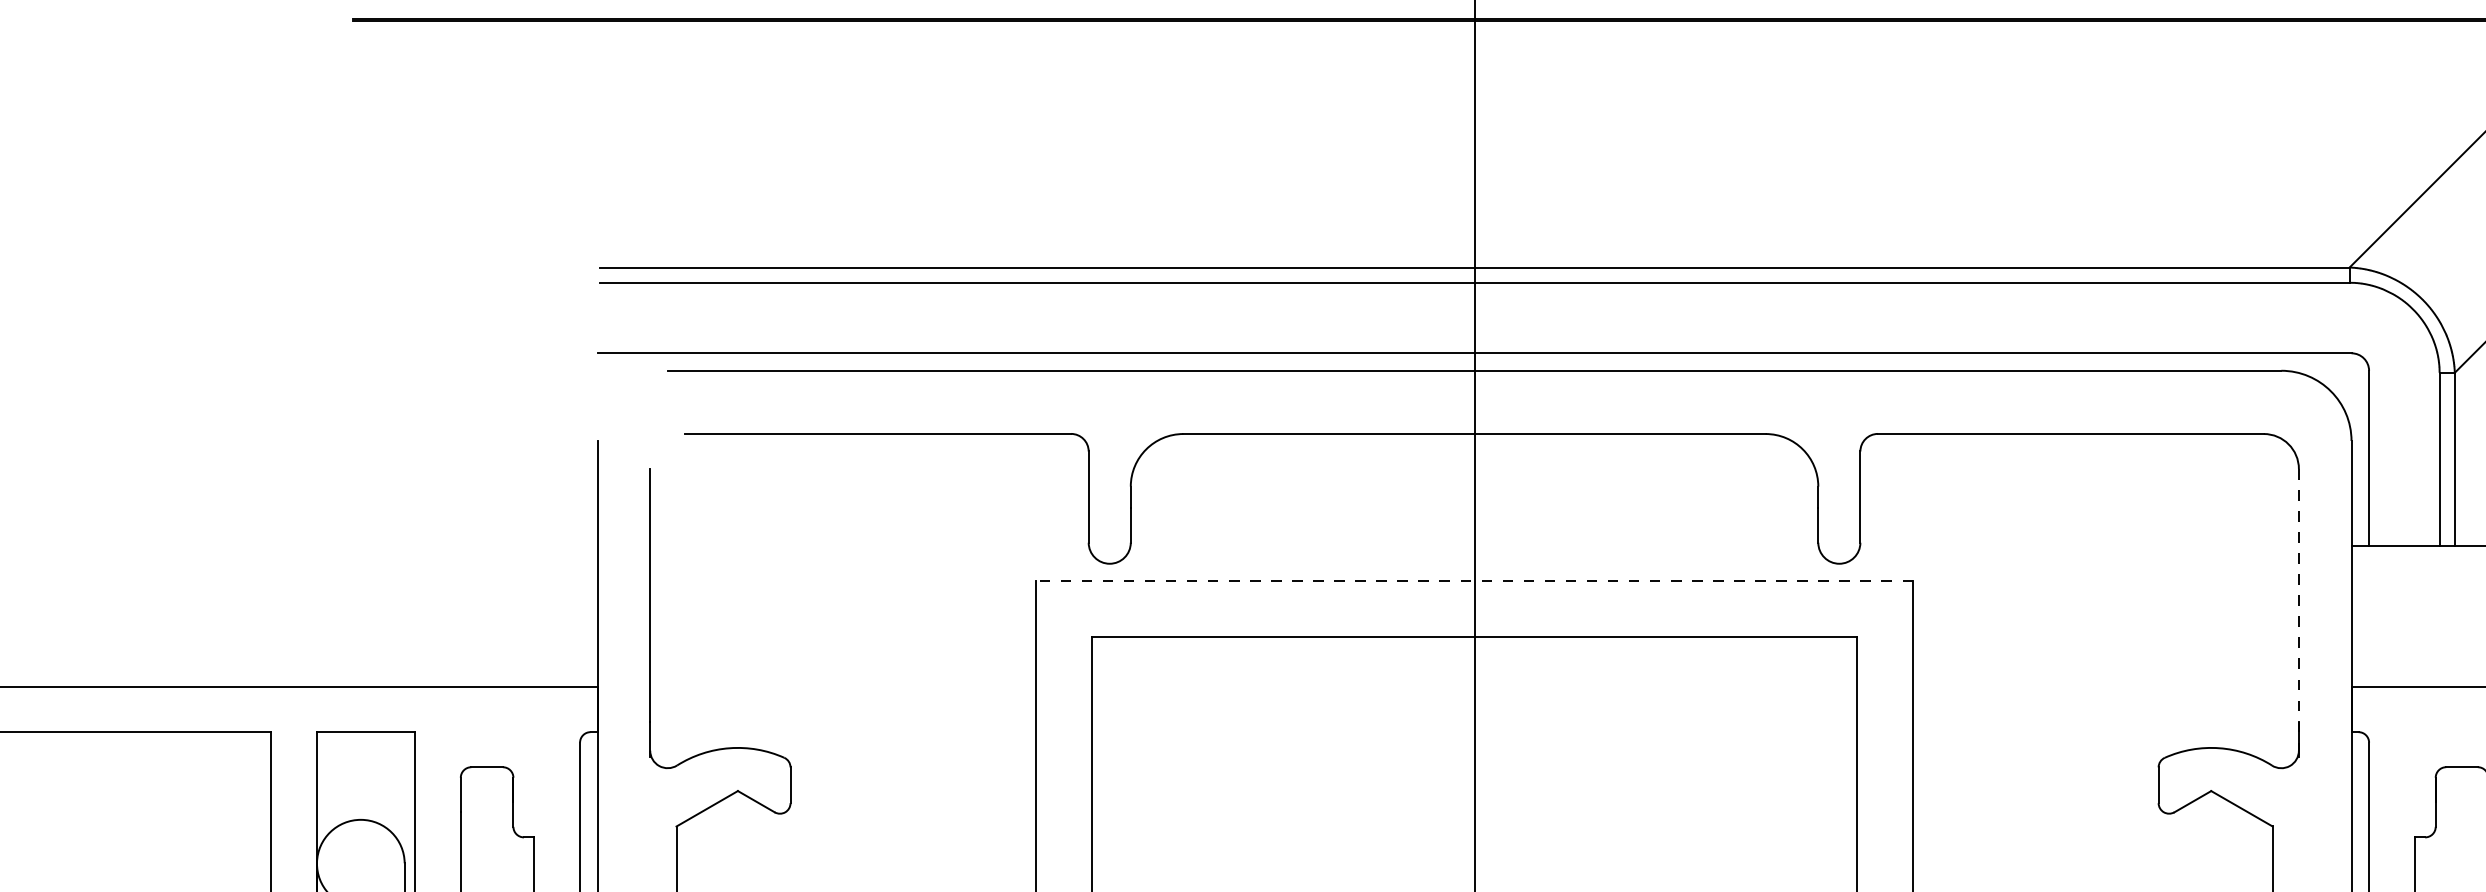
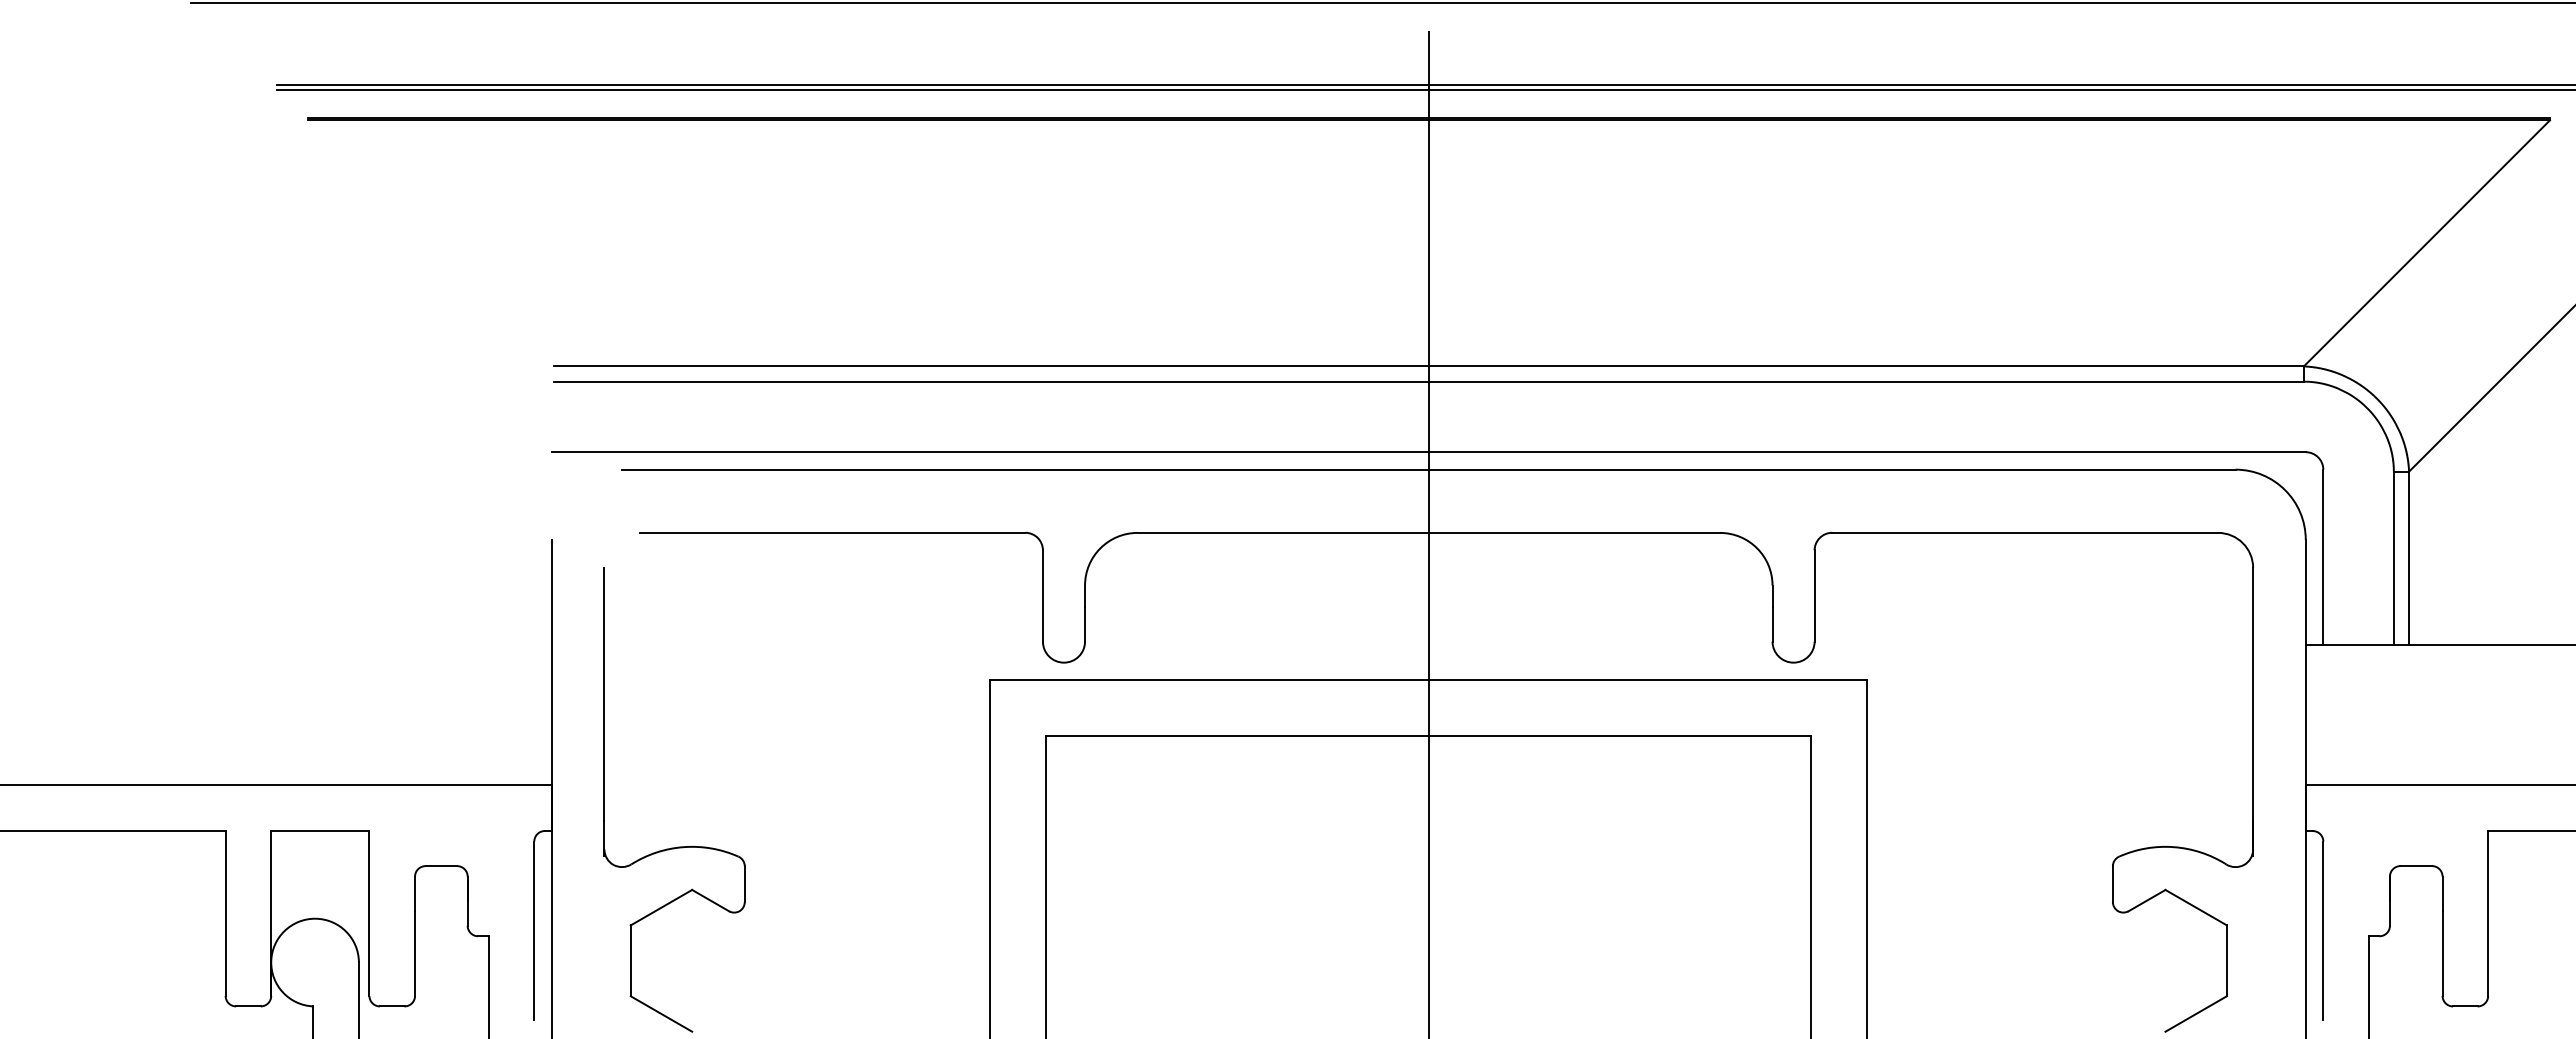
line: (1474, 581) -> (1428, 680), dashed -> solid
line: (2299, 609) -> (2253, 708), dashed -> solid

